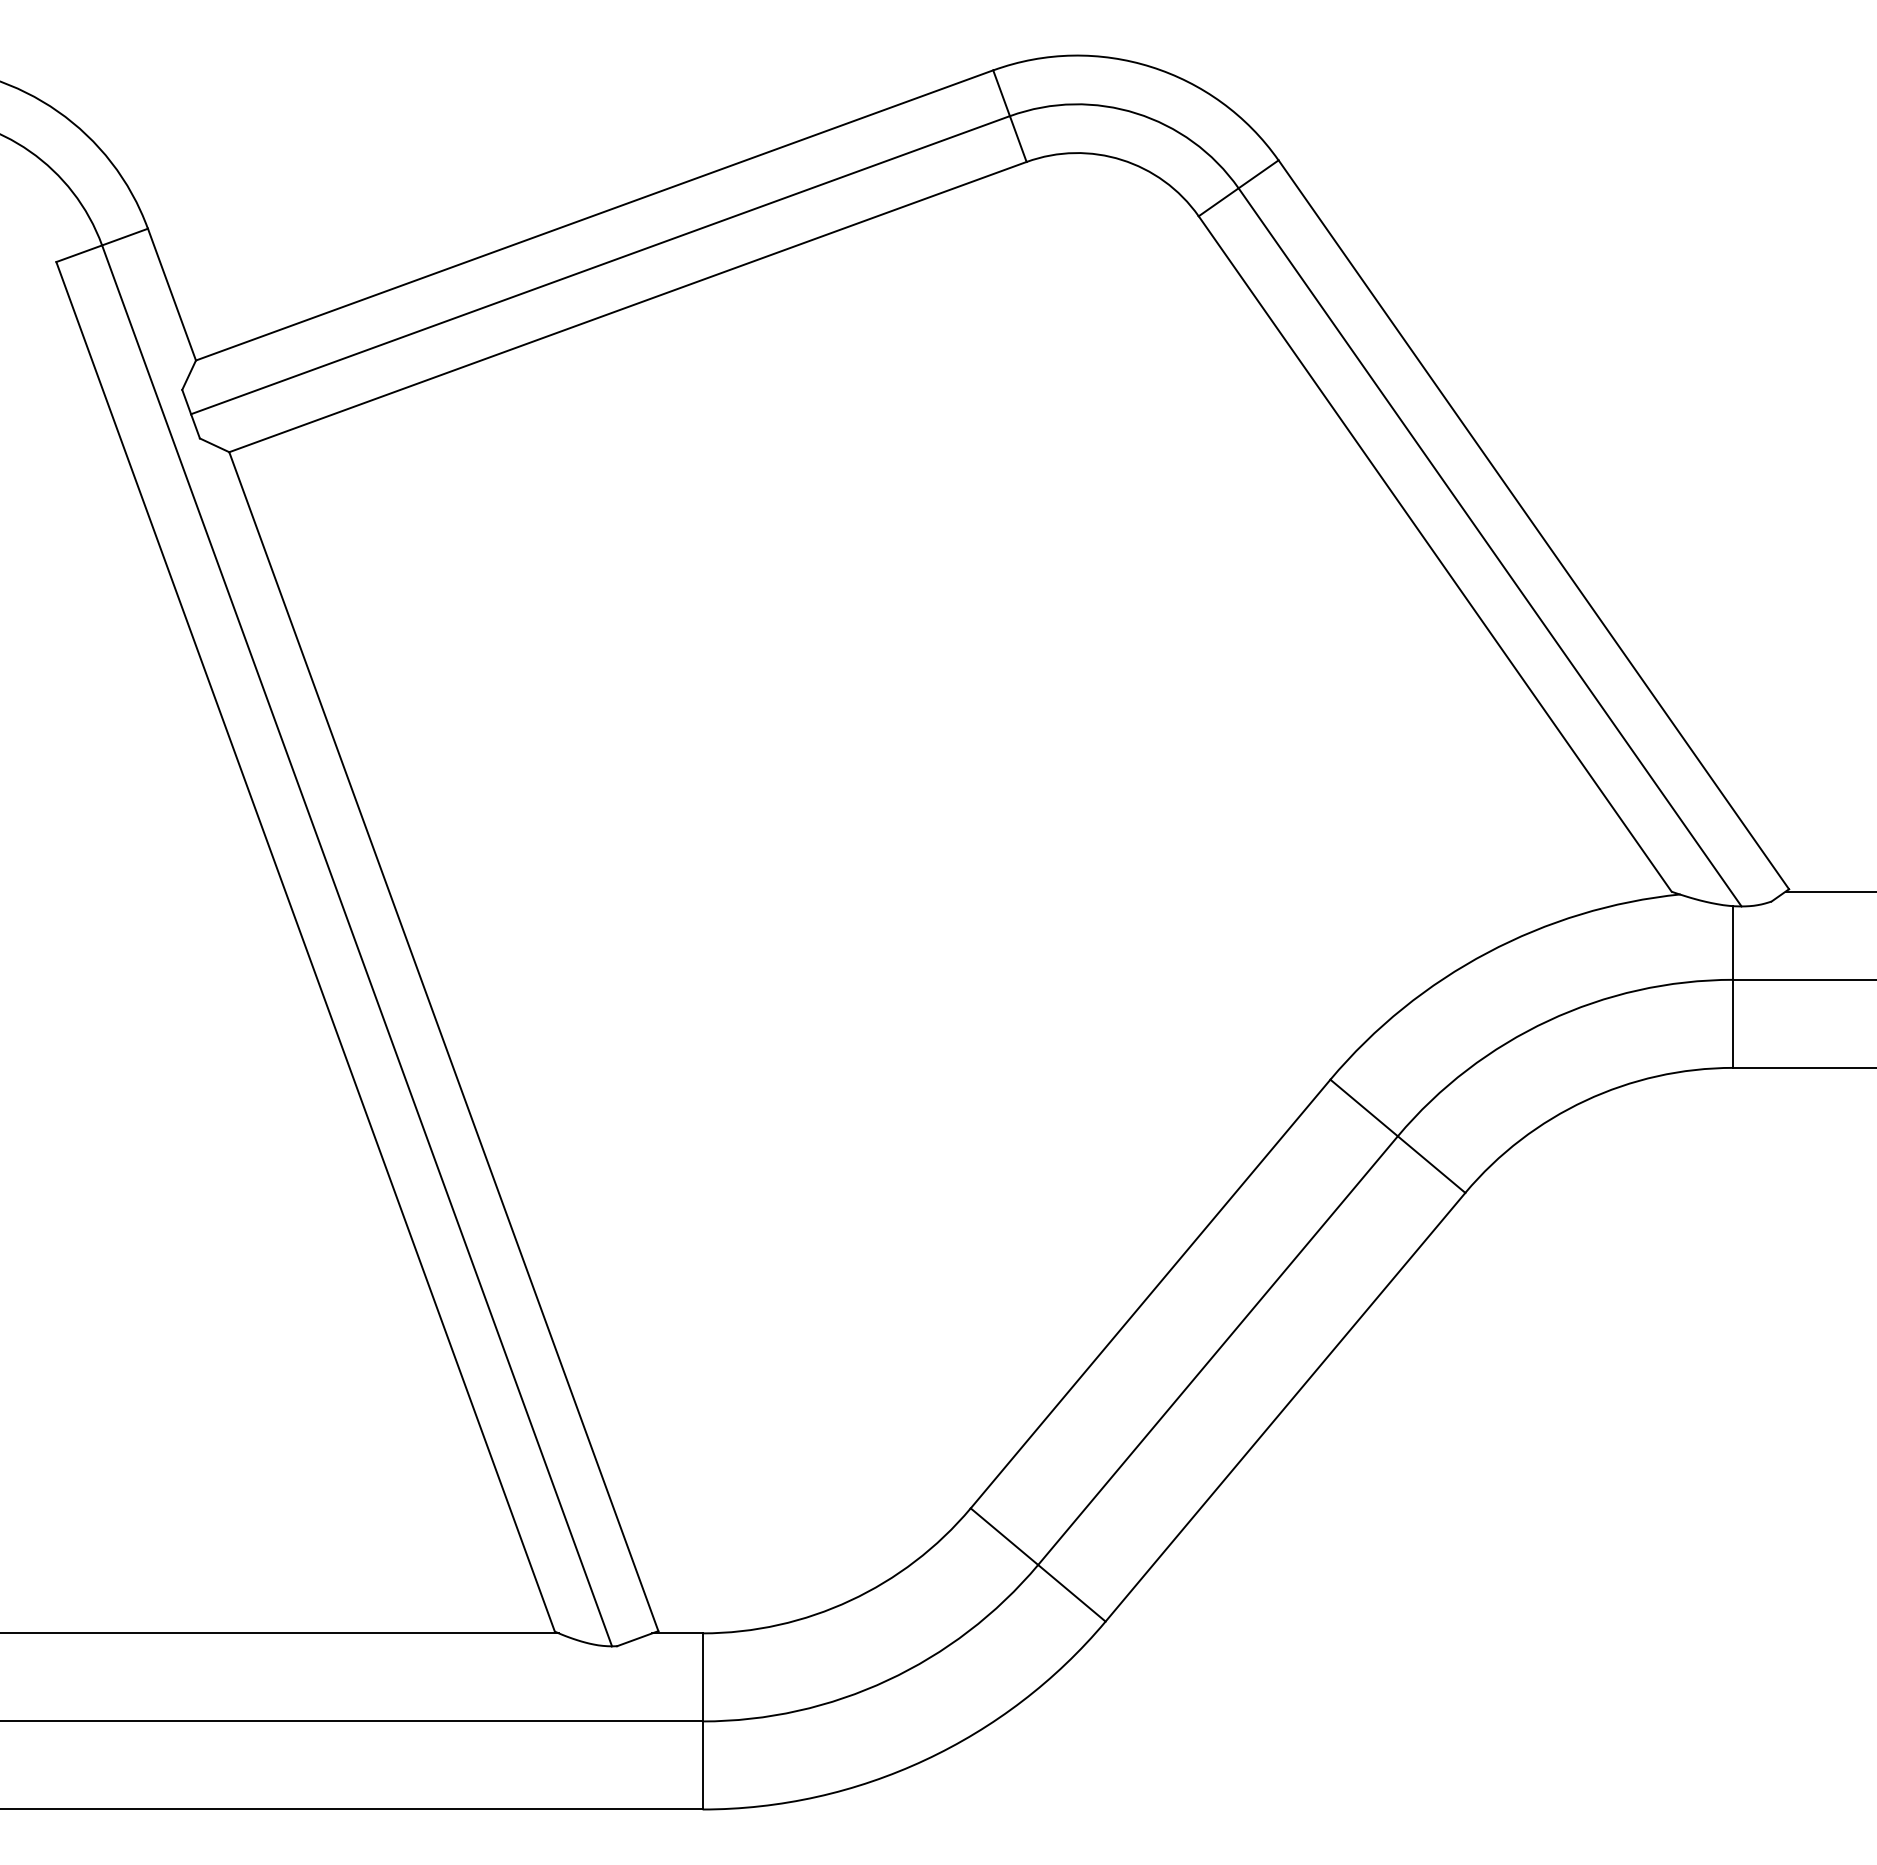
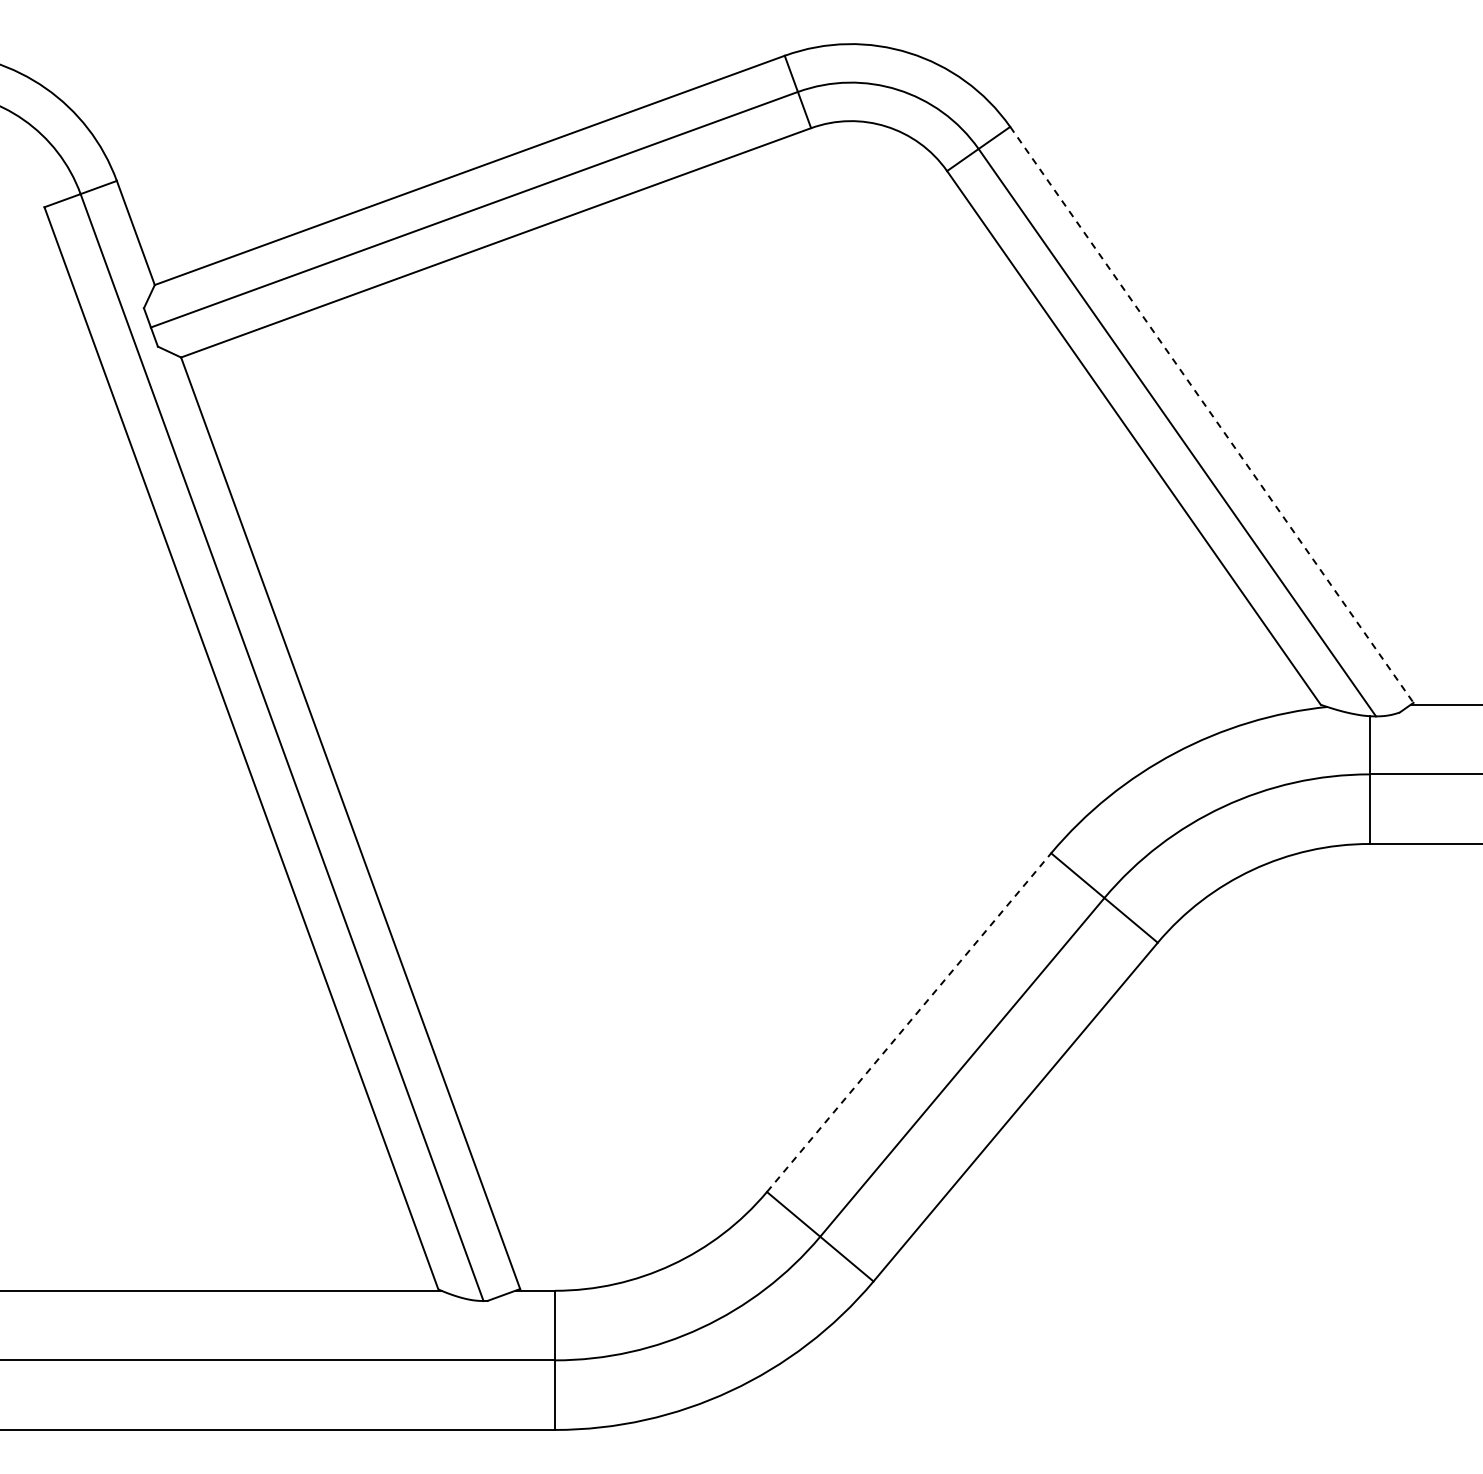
line: (1533, 524) -> (1211, 414), solid -> dashed
line: (1151, 1293) -> (909, 1022), solid -> dashed

